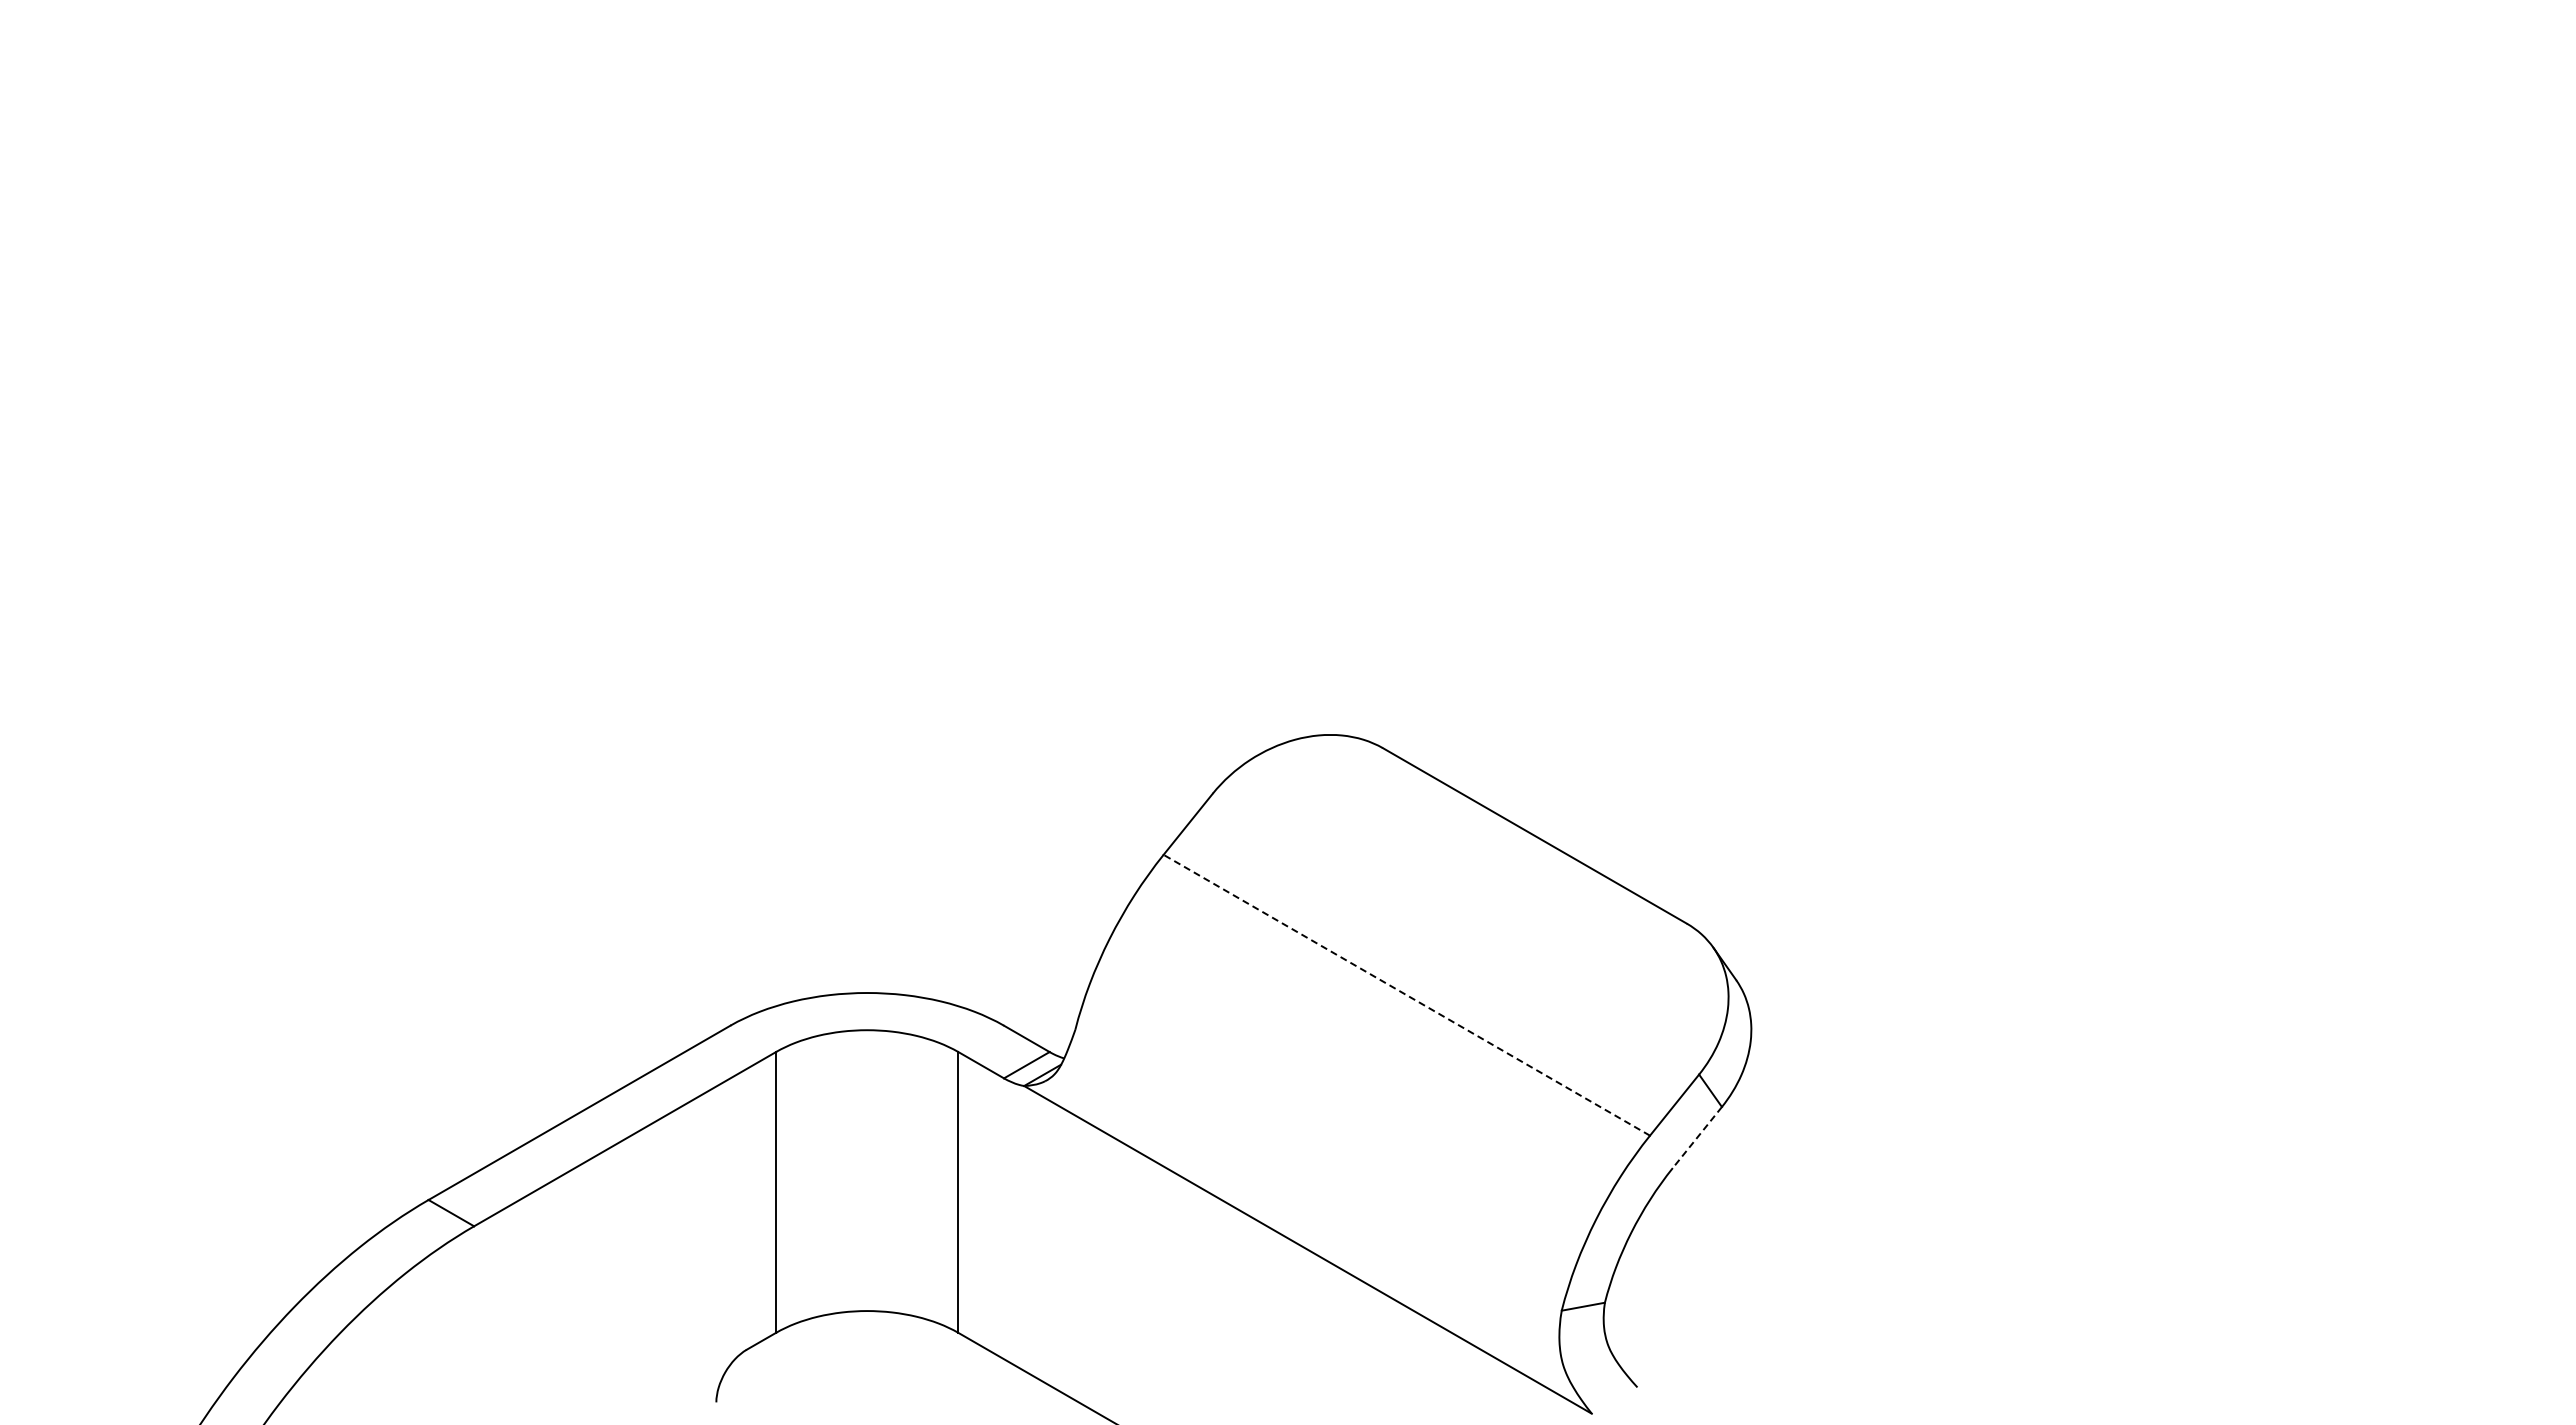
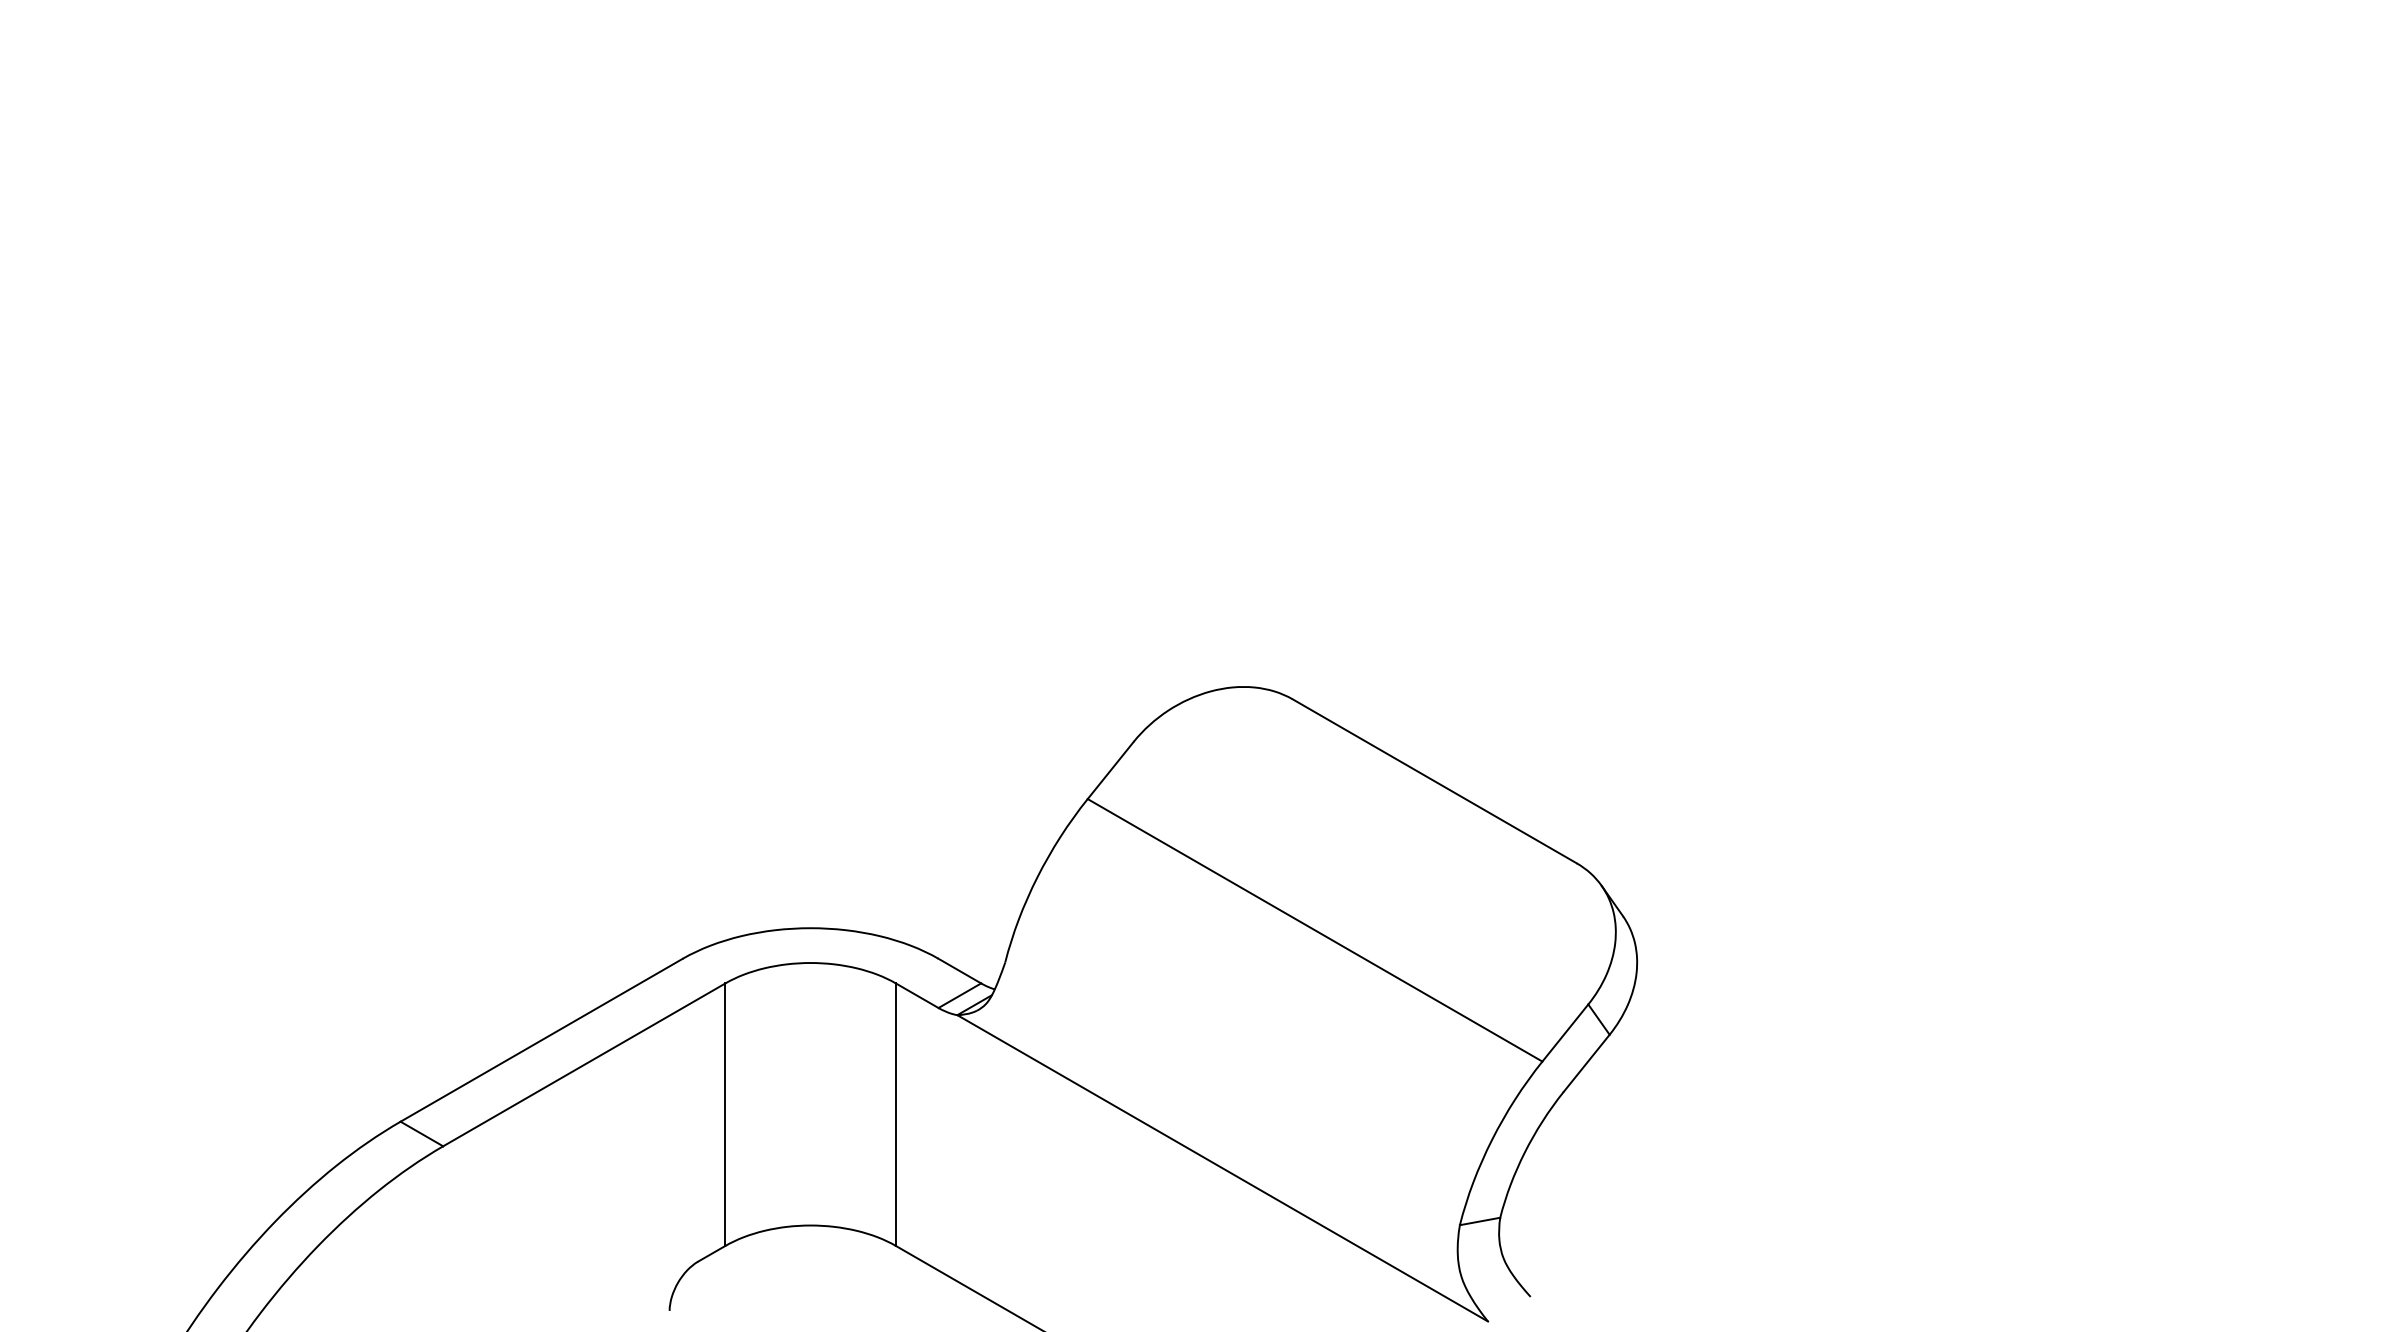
line: (1406, 995) -> (1314, 930), dashed -> solid
line: (1697, 1137) -> (1586, 1063), dashed -> solid

